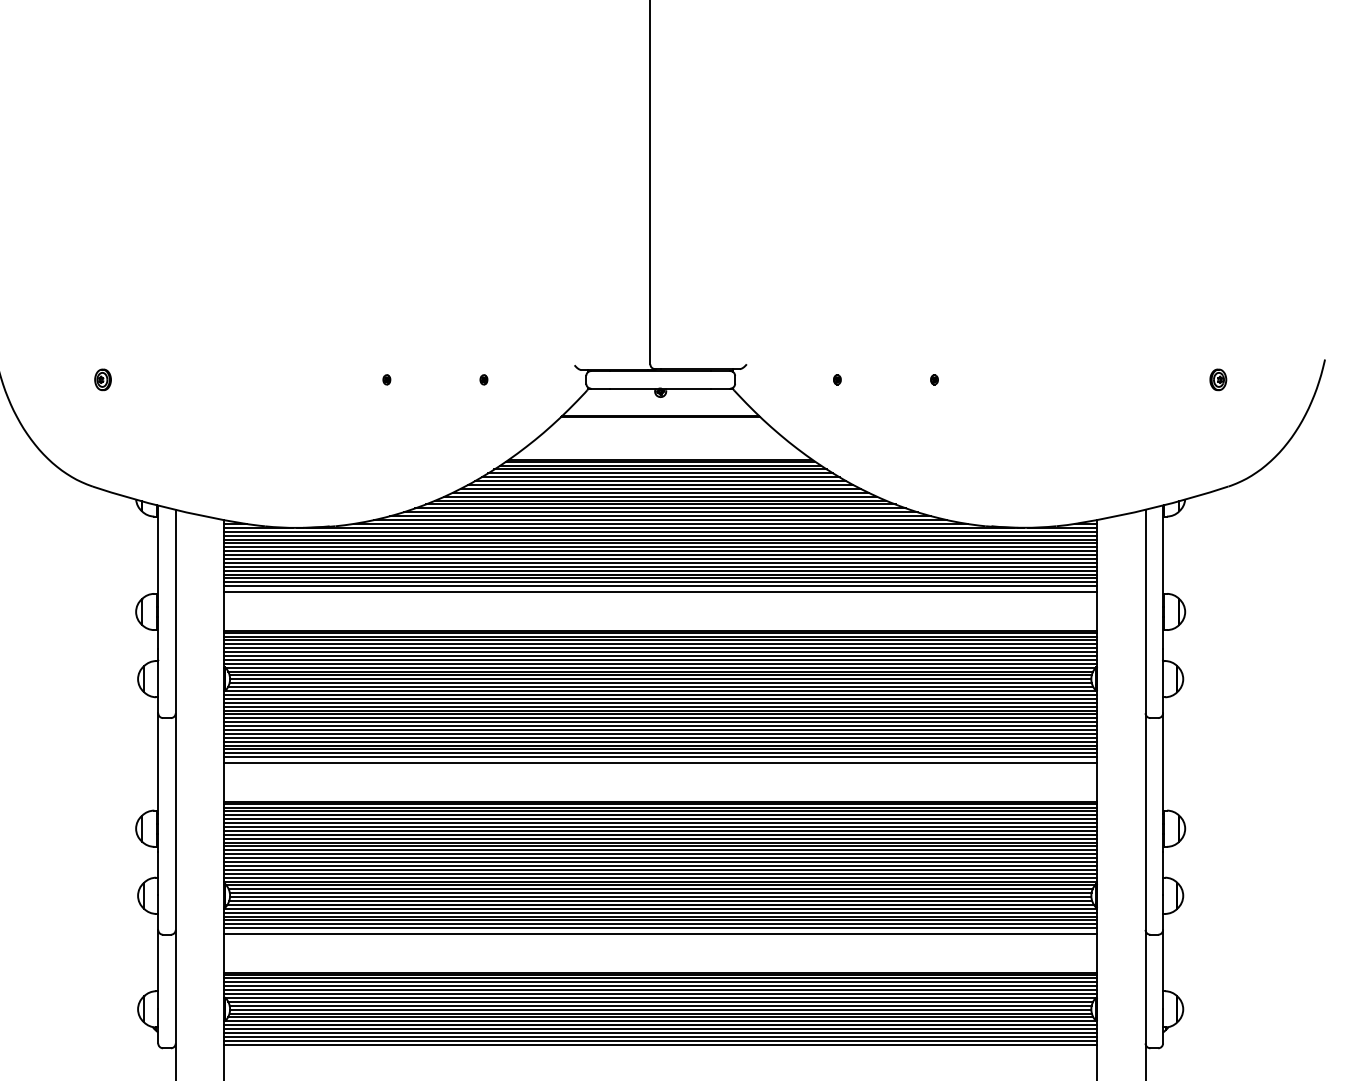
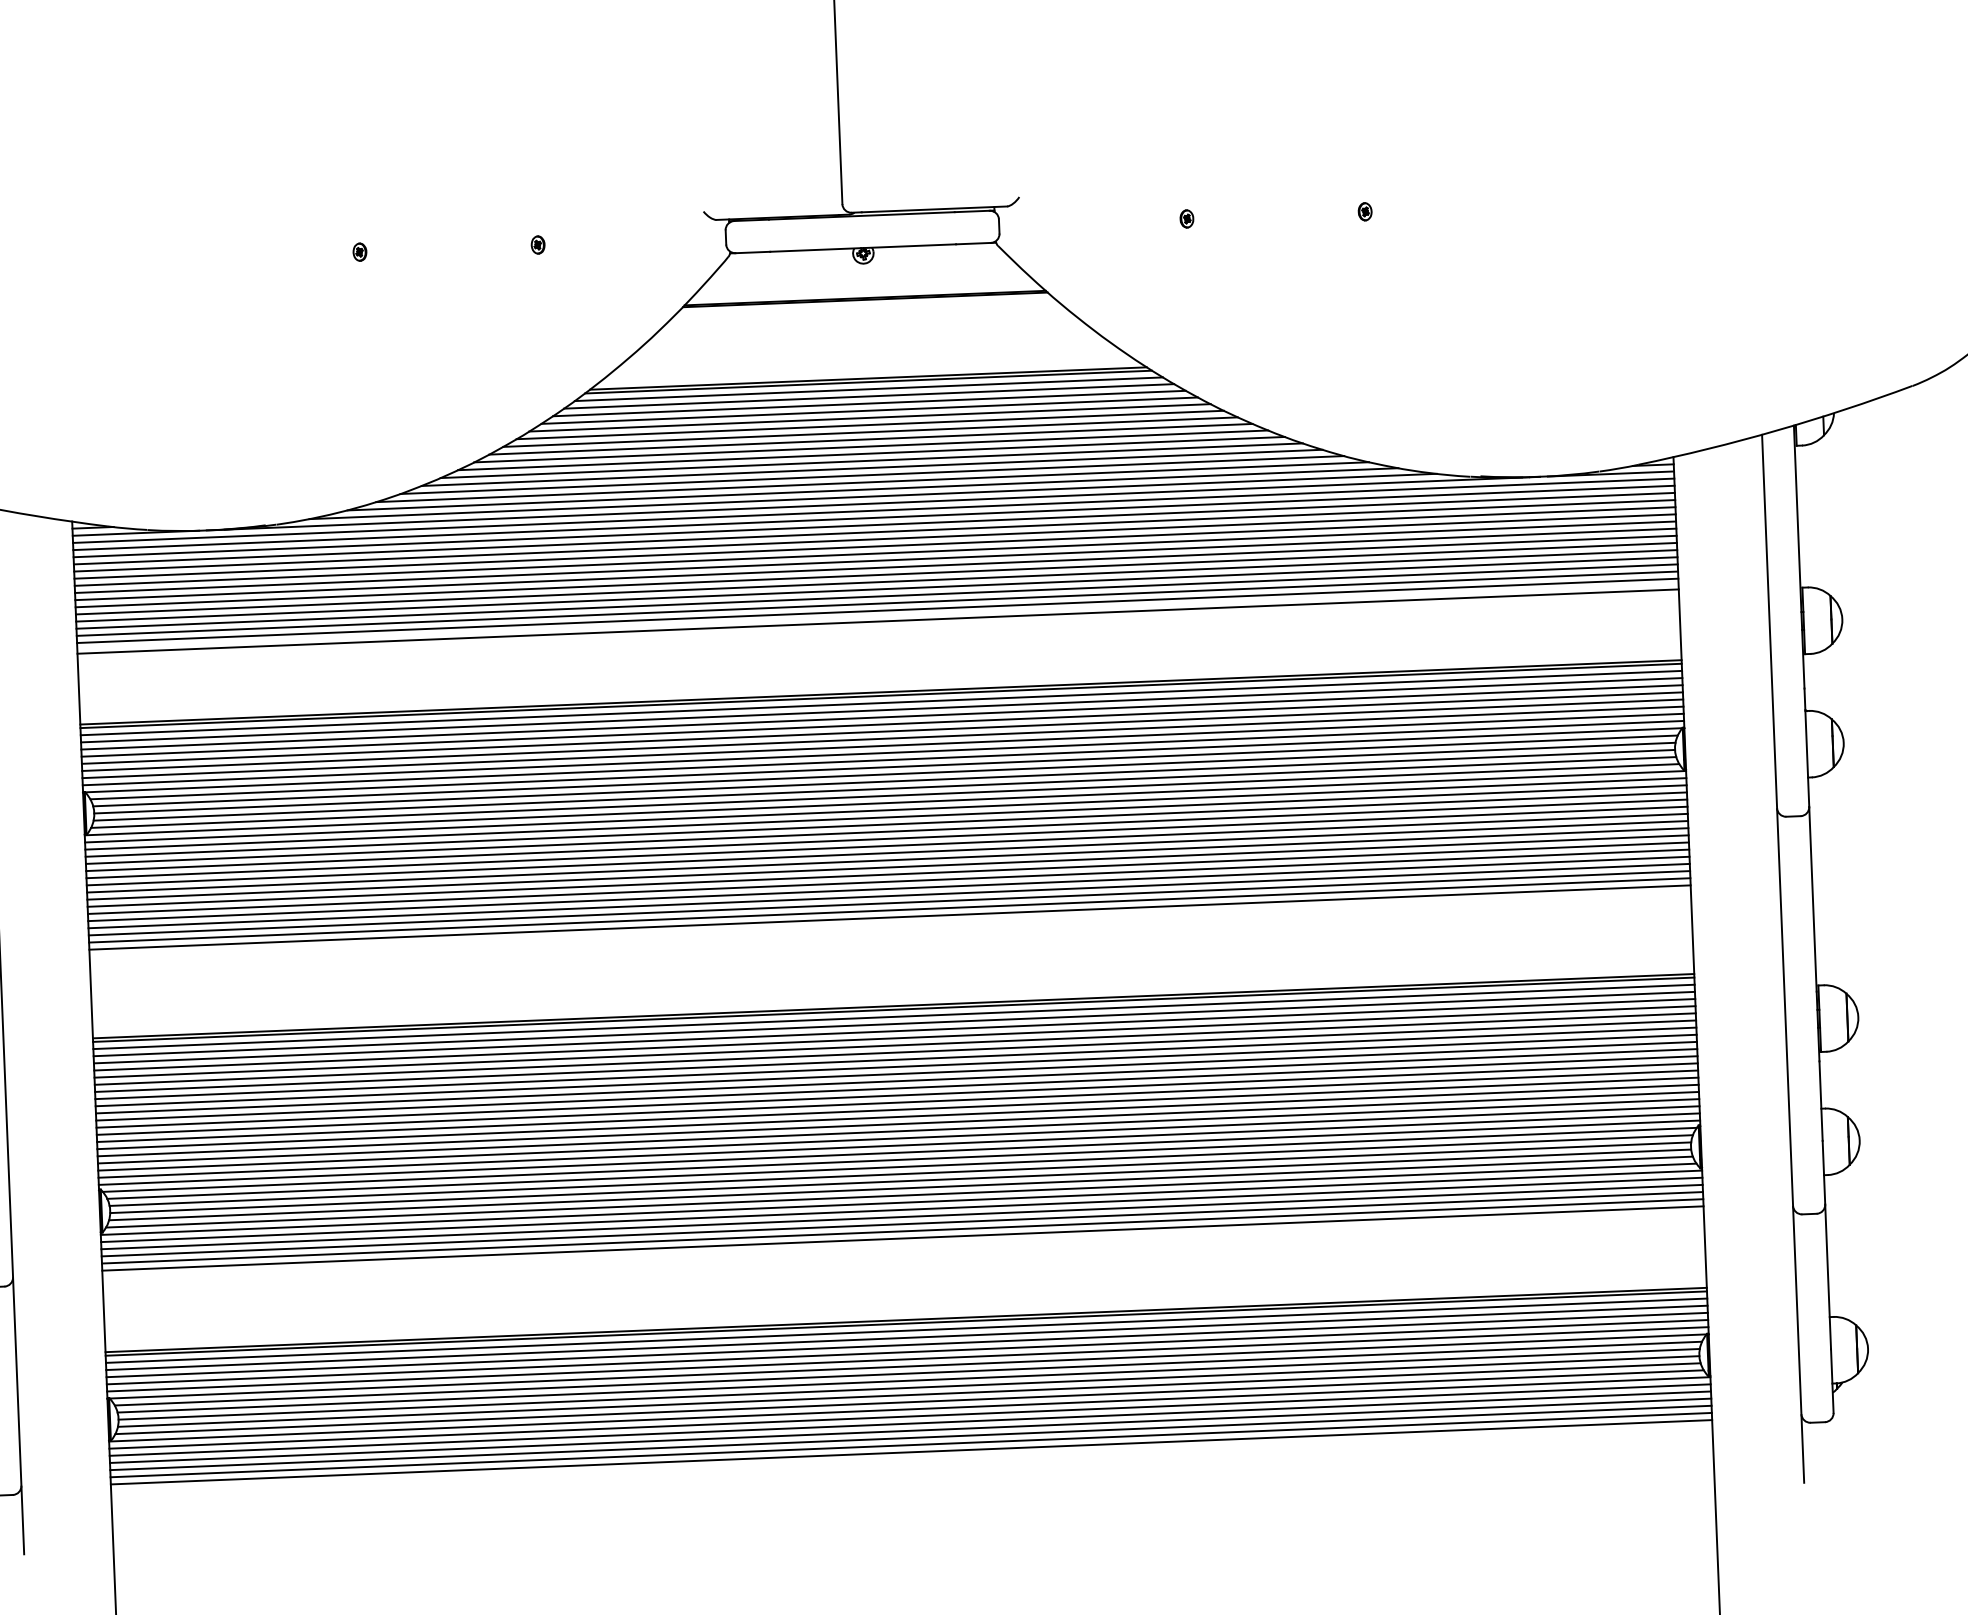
part: (1218, 379) -> (1886, 190), removed
line: (660, 757) -> (890, 925), removed
line: (660, 763) -> (890, 936), removed
line: (660, 934) -> (903, 1250), removed

